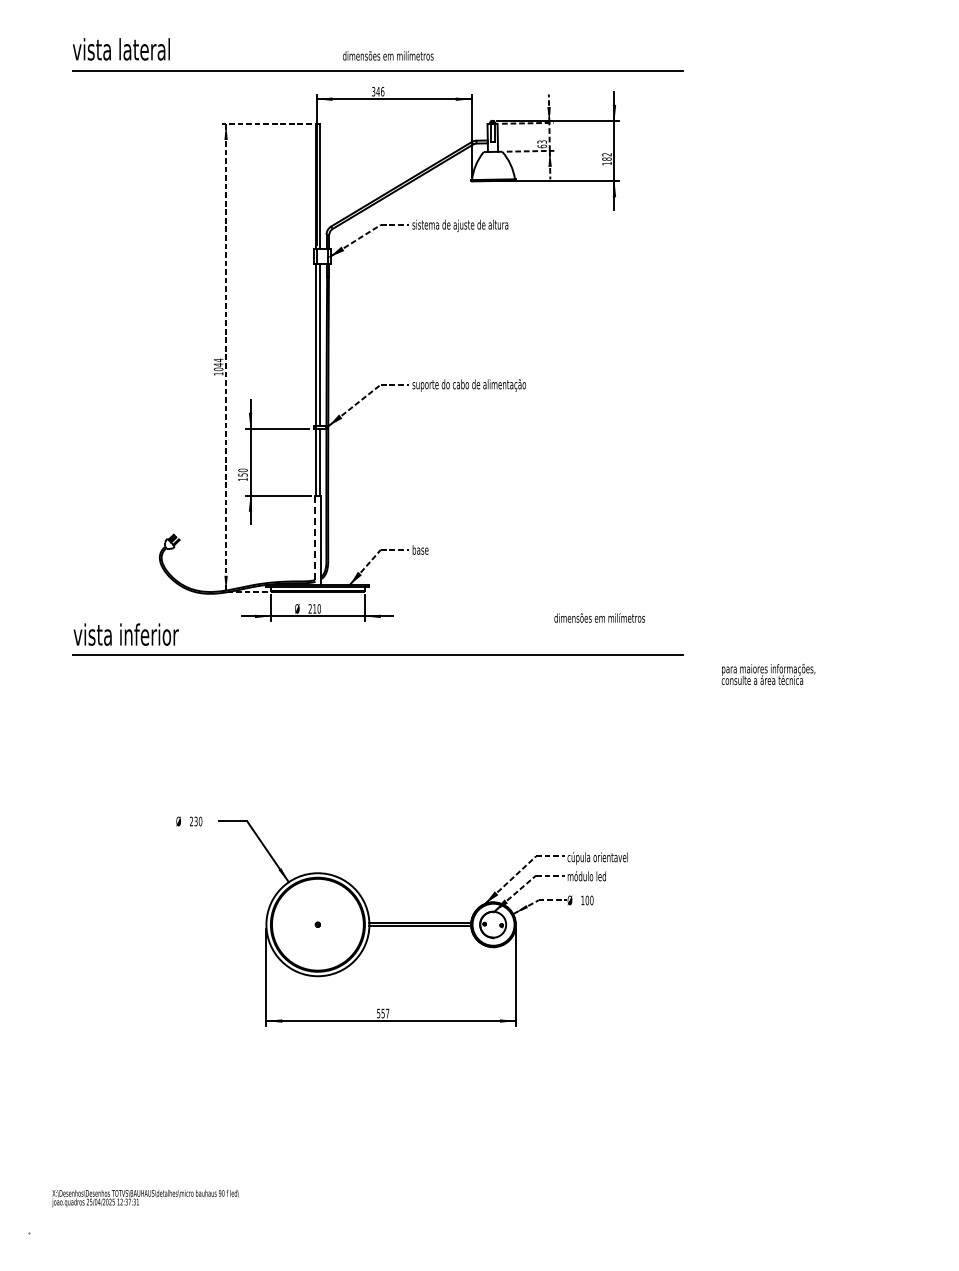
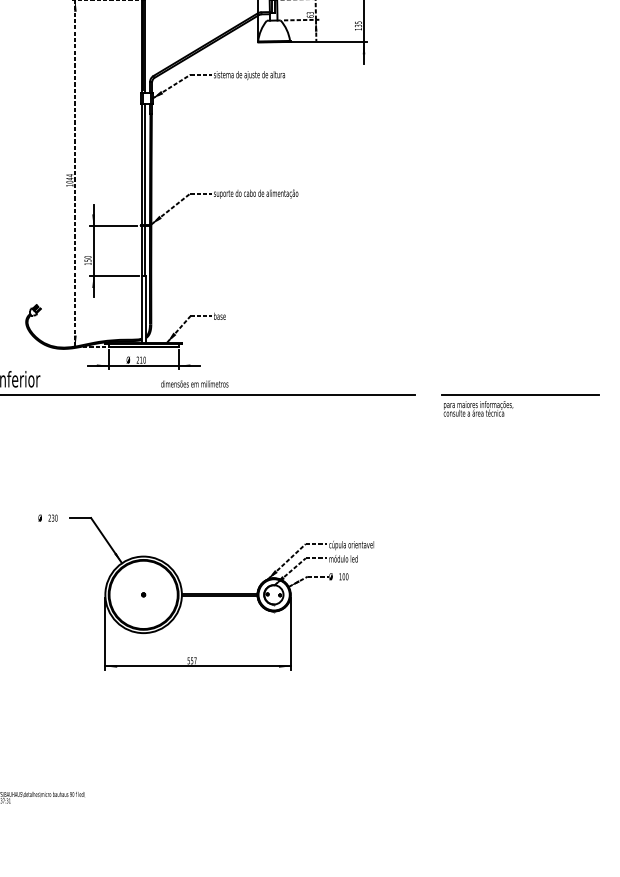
text: (606, 156) -> (358, 23), 182 -> 135
line: (315, 540) -> (141, 309), dashed -> solid
text: (599, 617) -> (194, 383), moved
line: (824, 655) -> (520, 394), added

